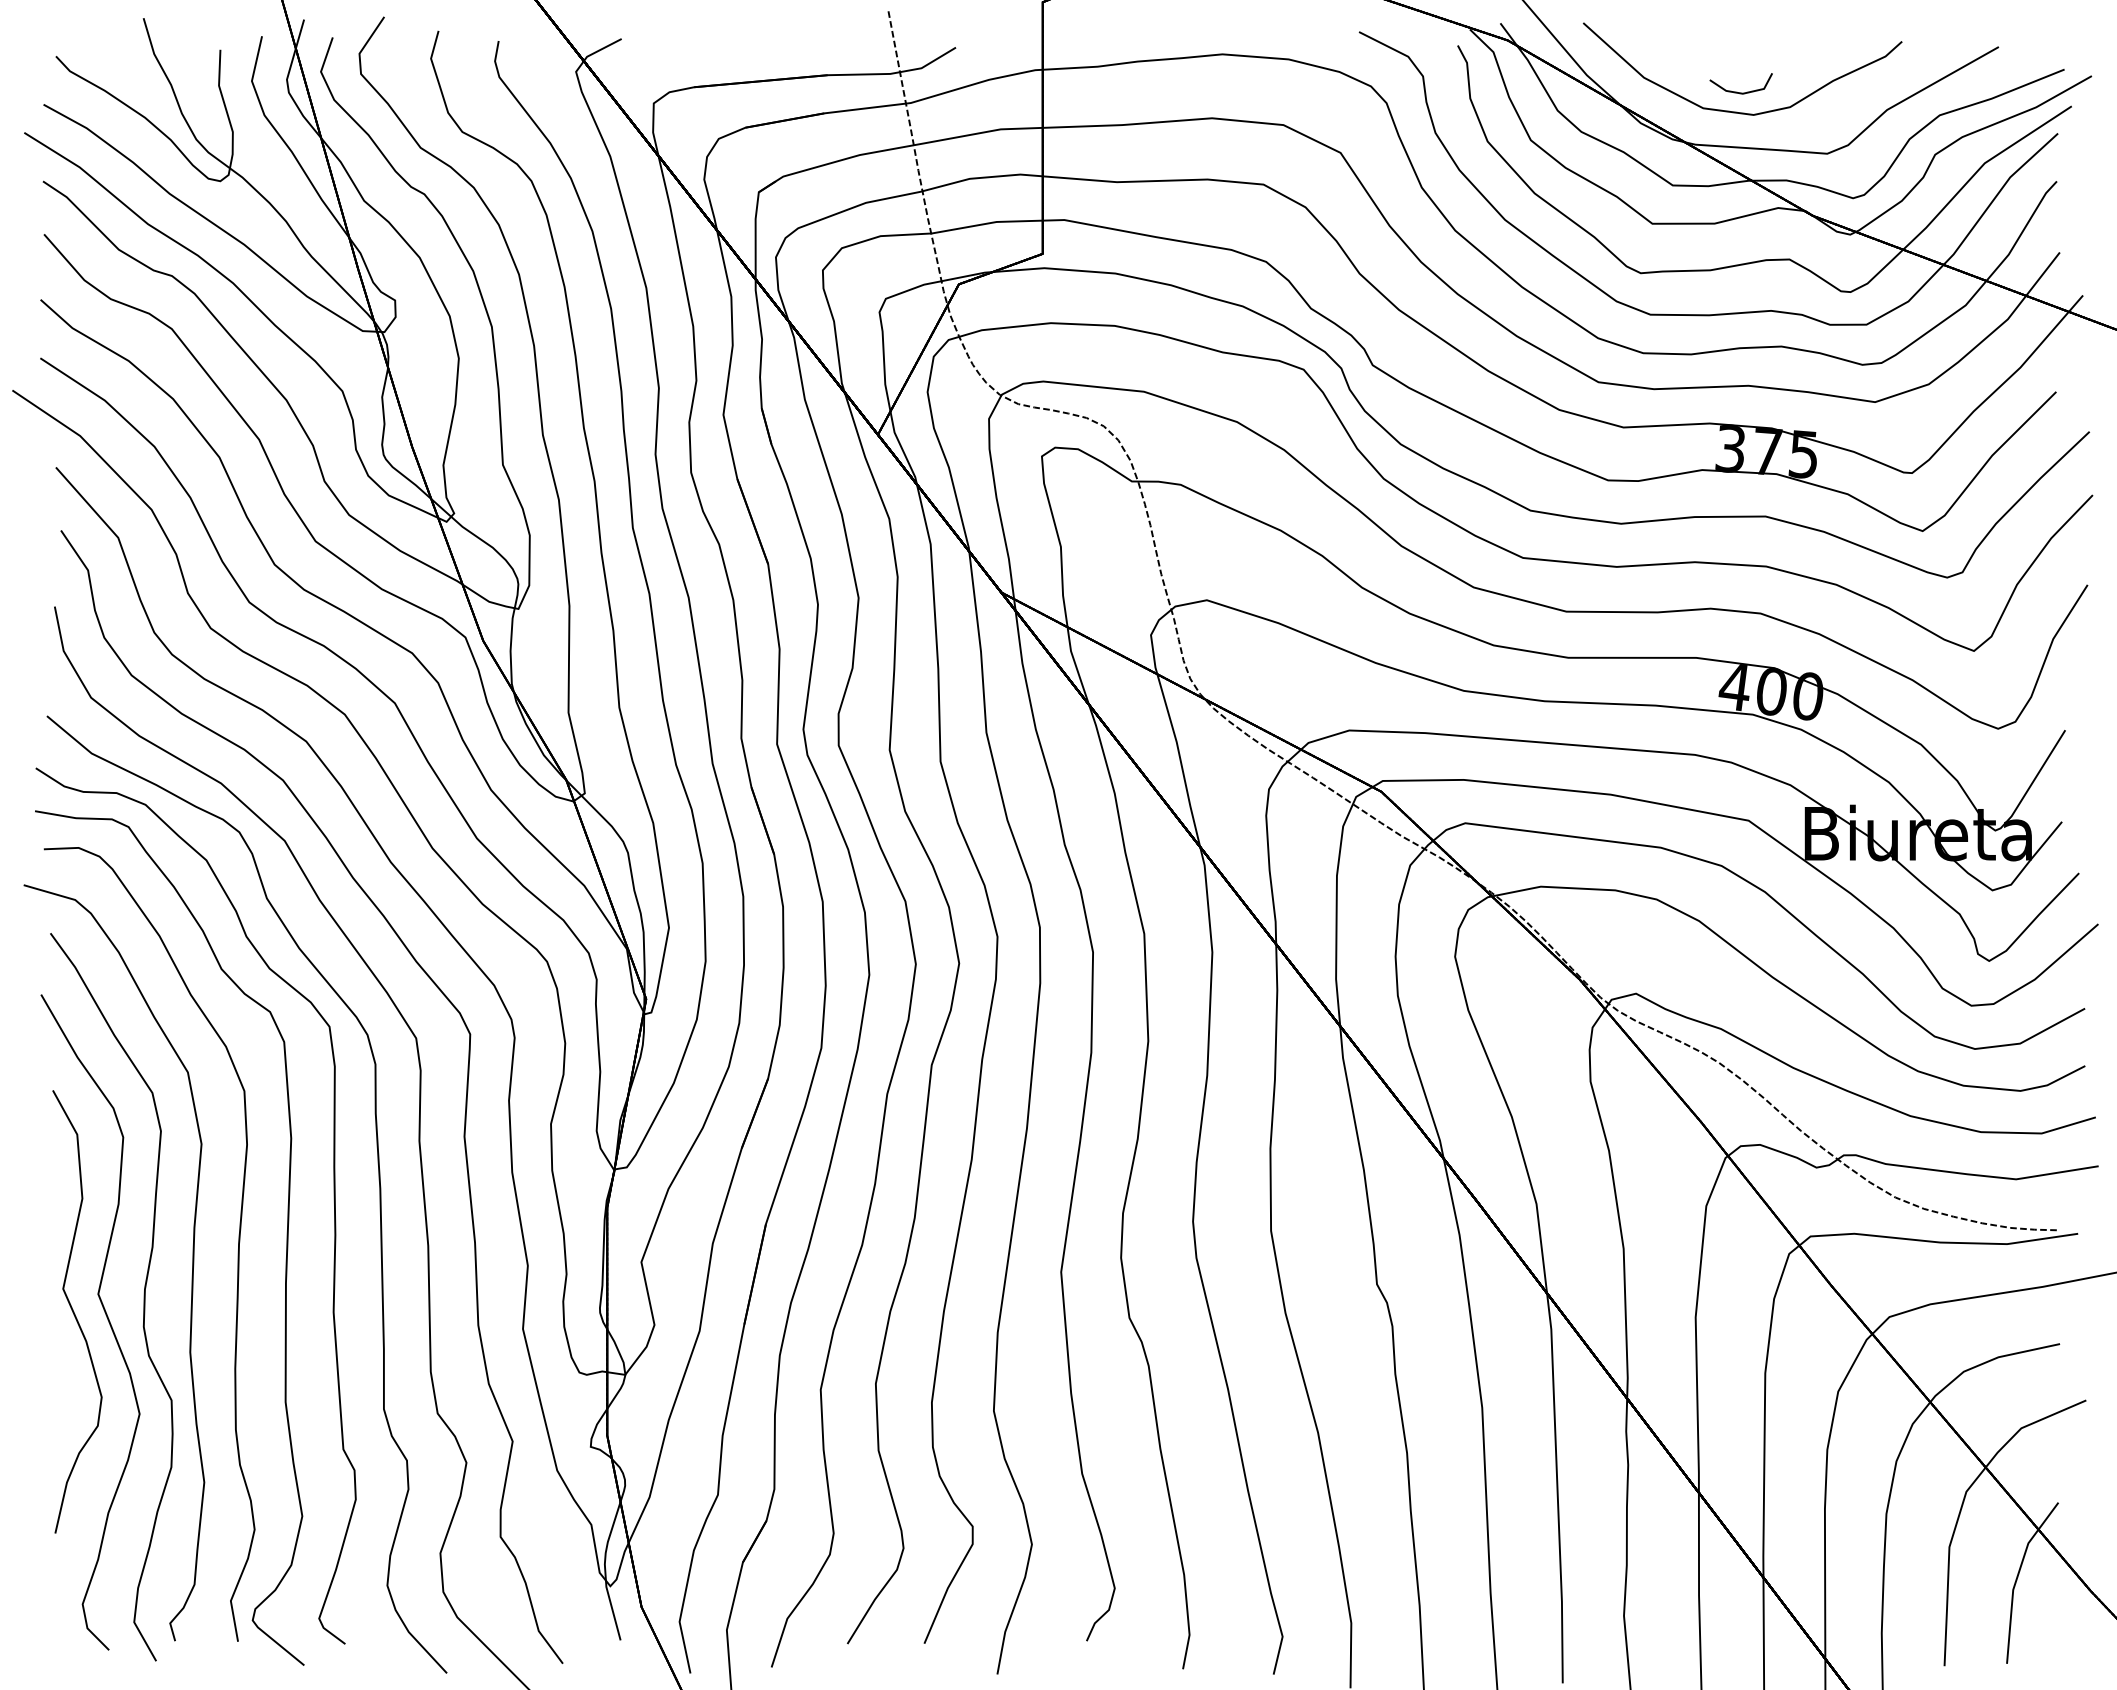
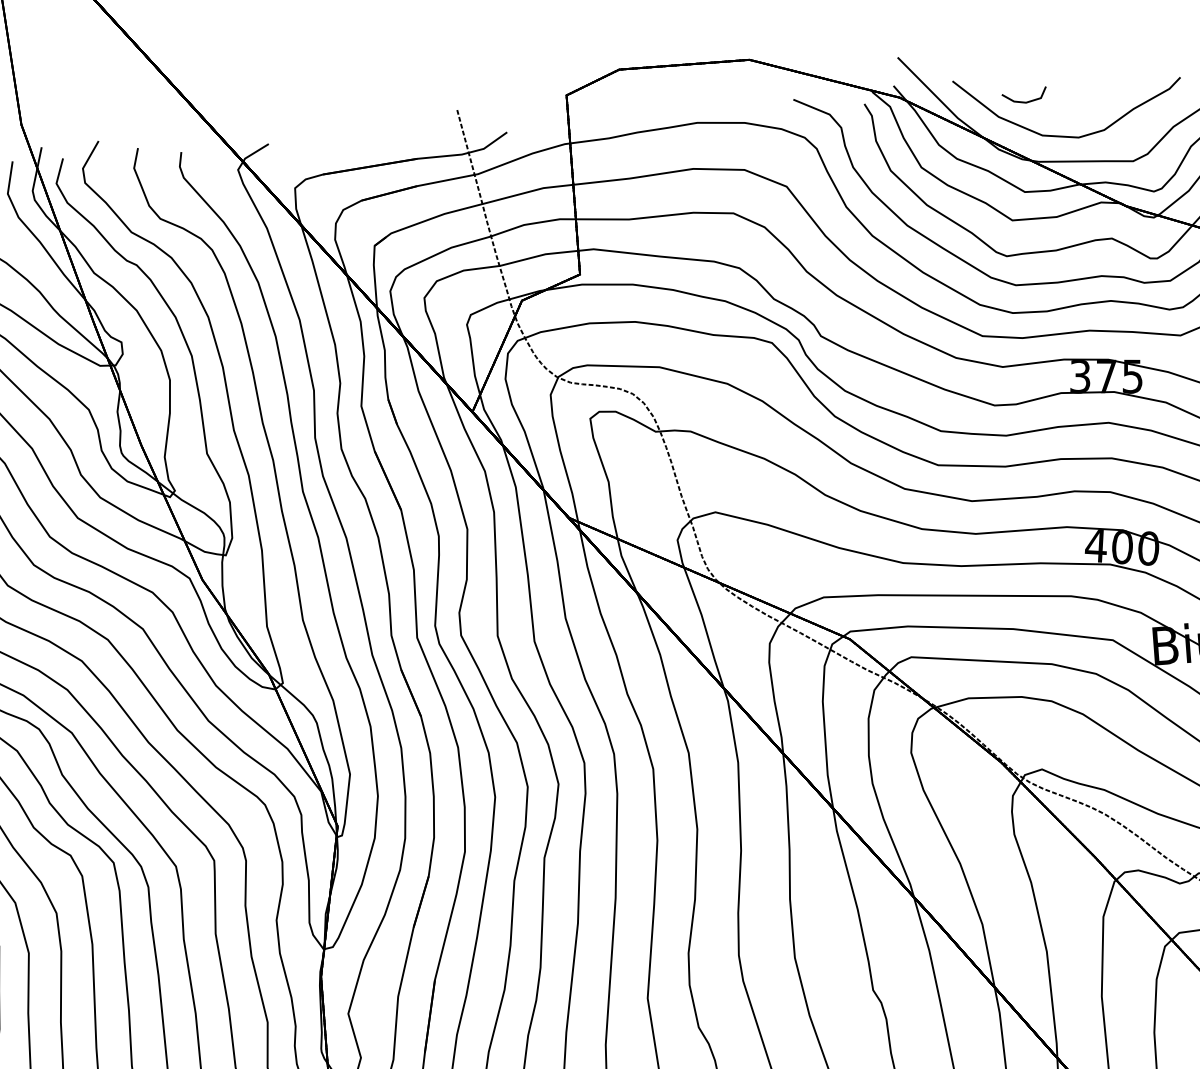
line: (1737, 91) -> (1022, 101), moved

